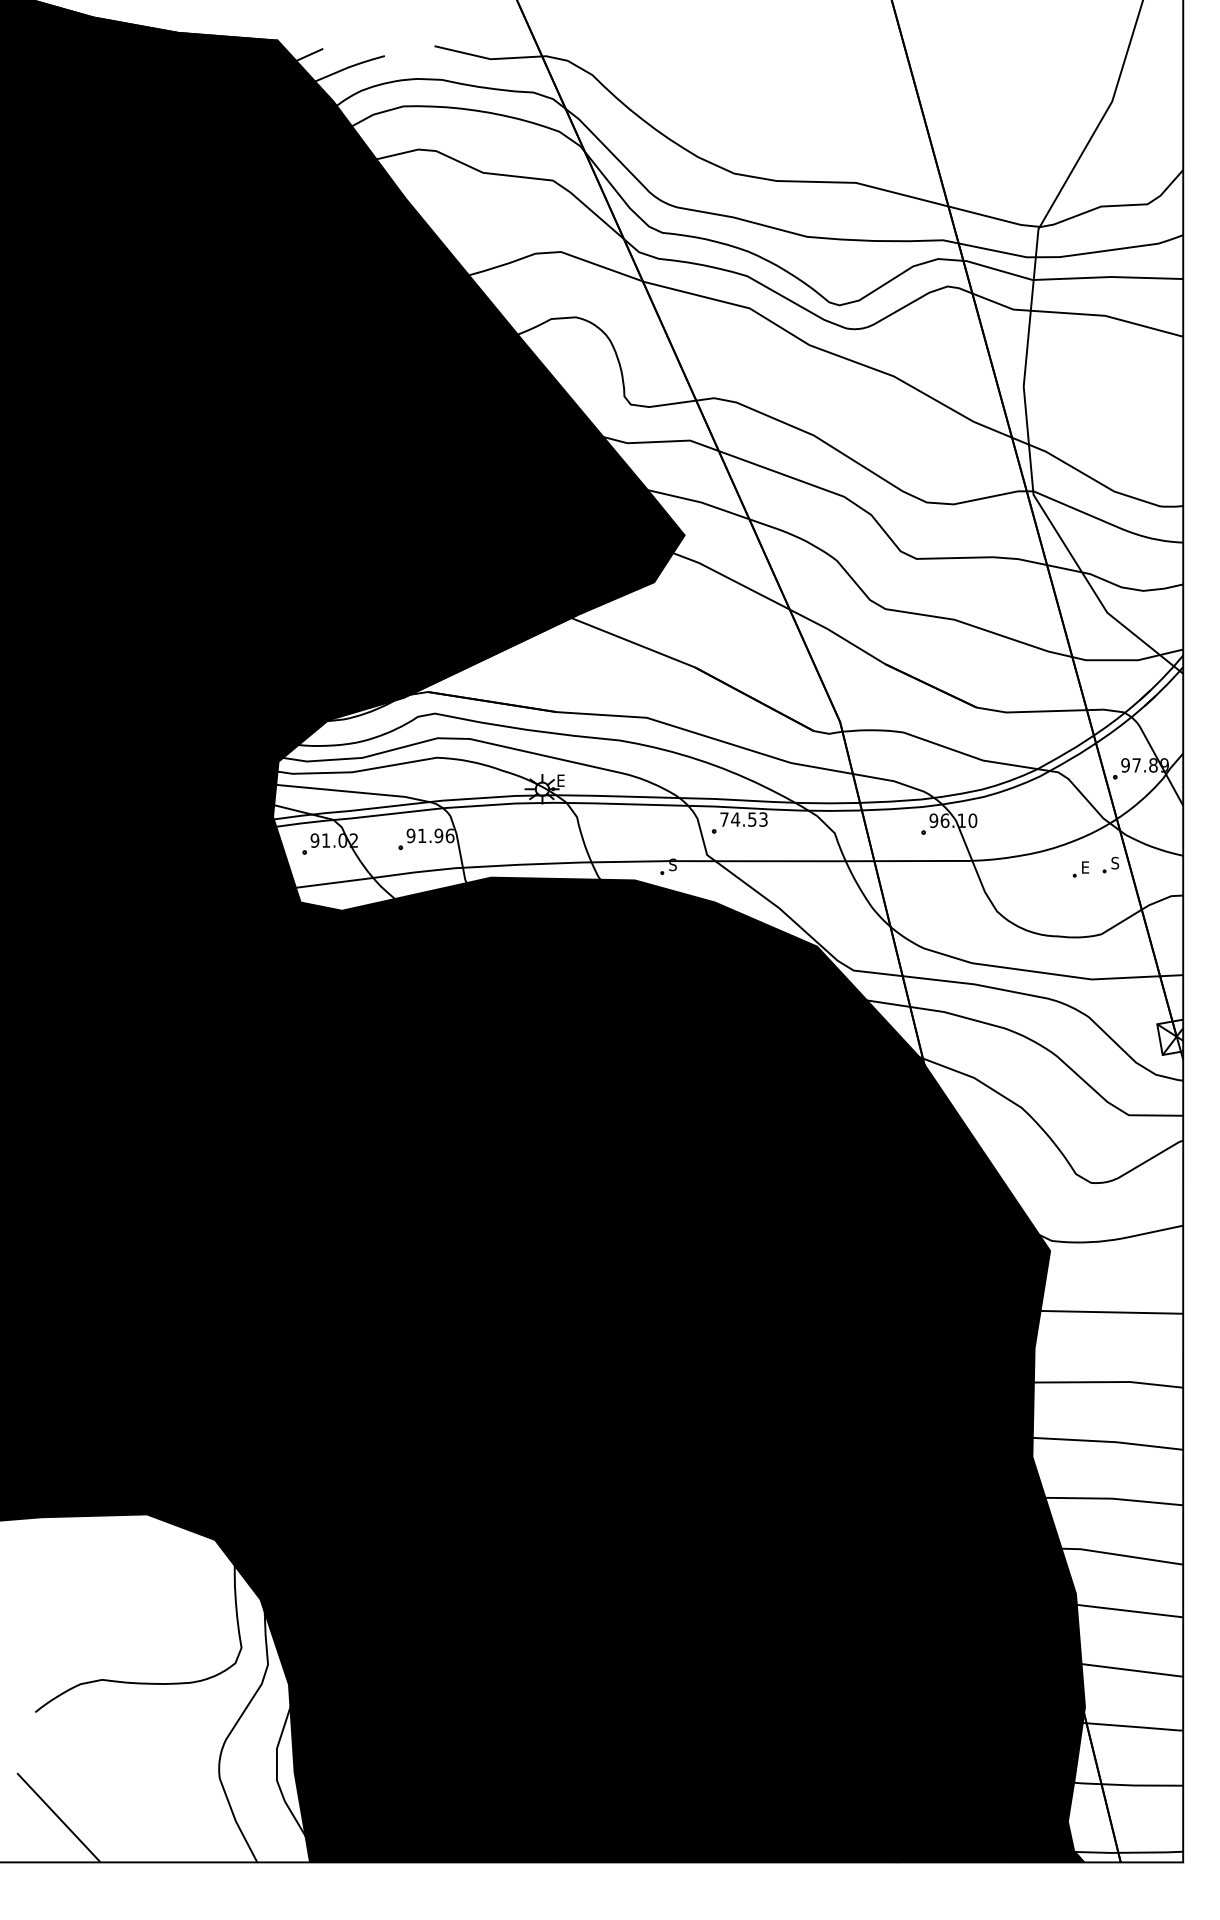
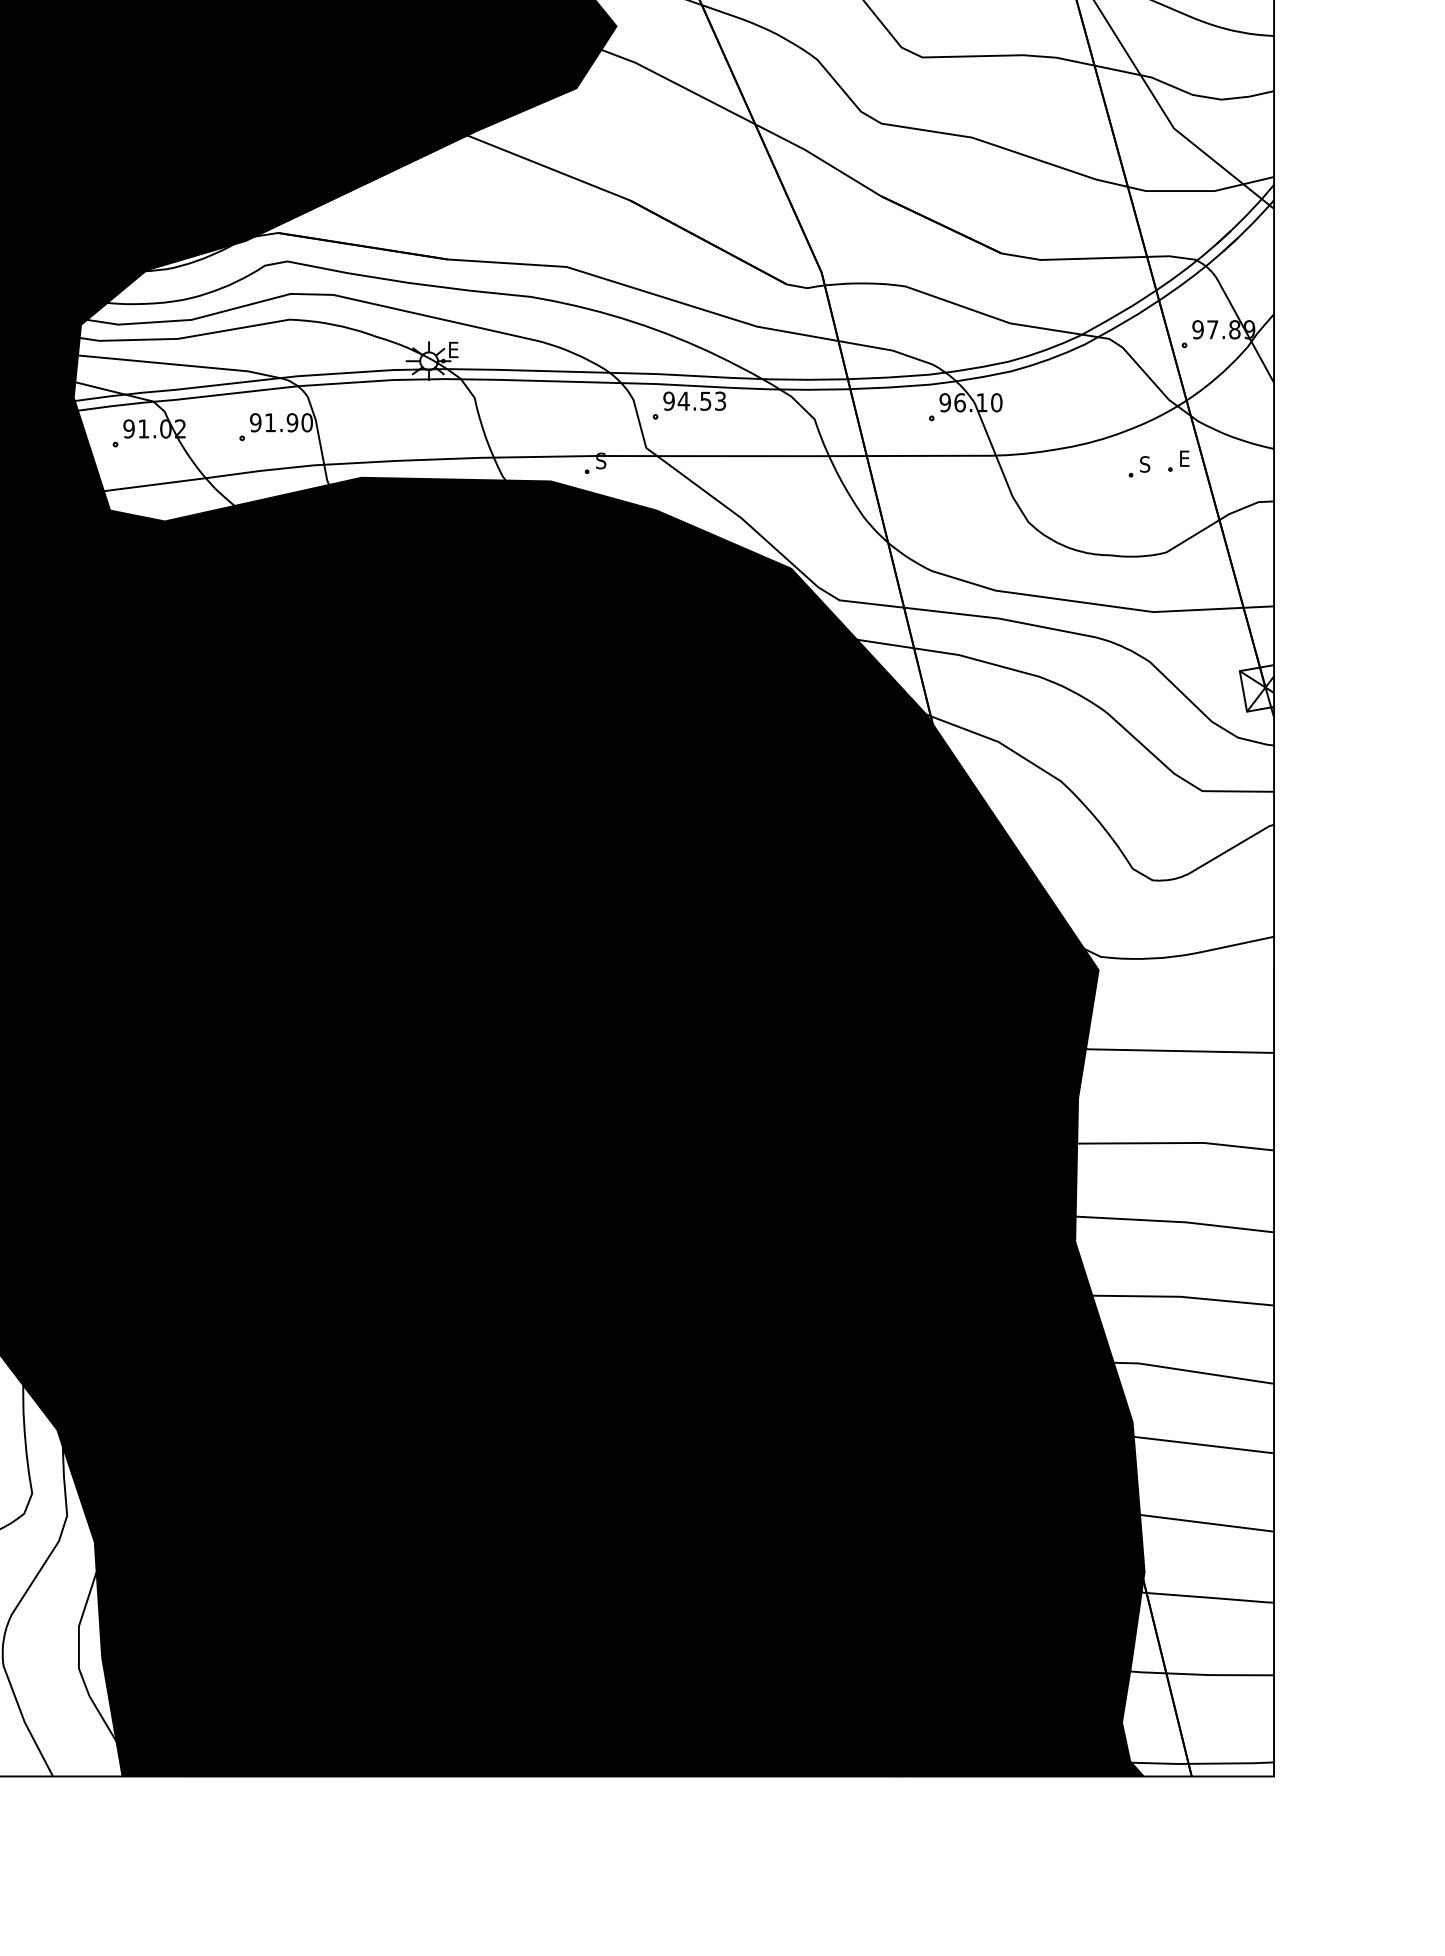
text: (724, 819) -> (669, 401), 74.53 -> 94.53
text: (450, 835) -> (307, 422), 91.96 -> 91.90
text: (1115, 862) -> (1184, 457), S -> E
text: (1085, 867) -> (1145, 464), E -> S

